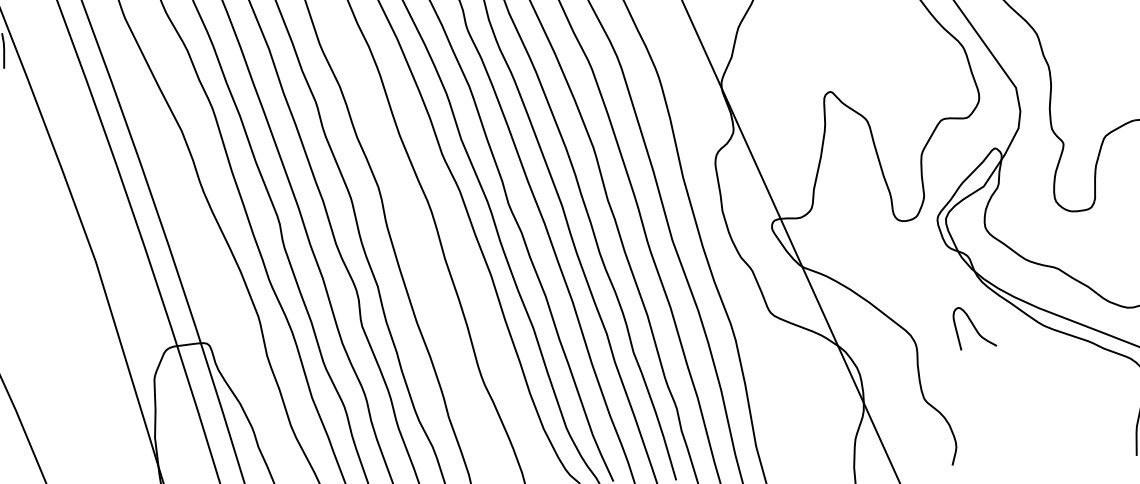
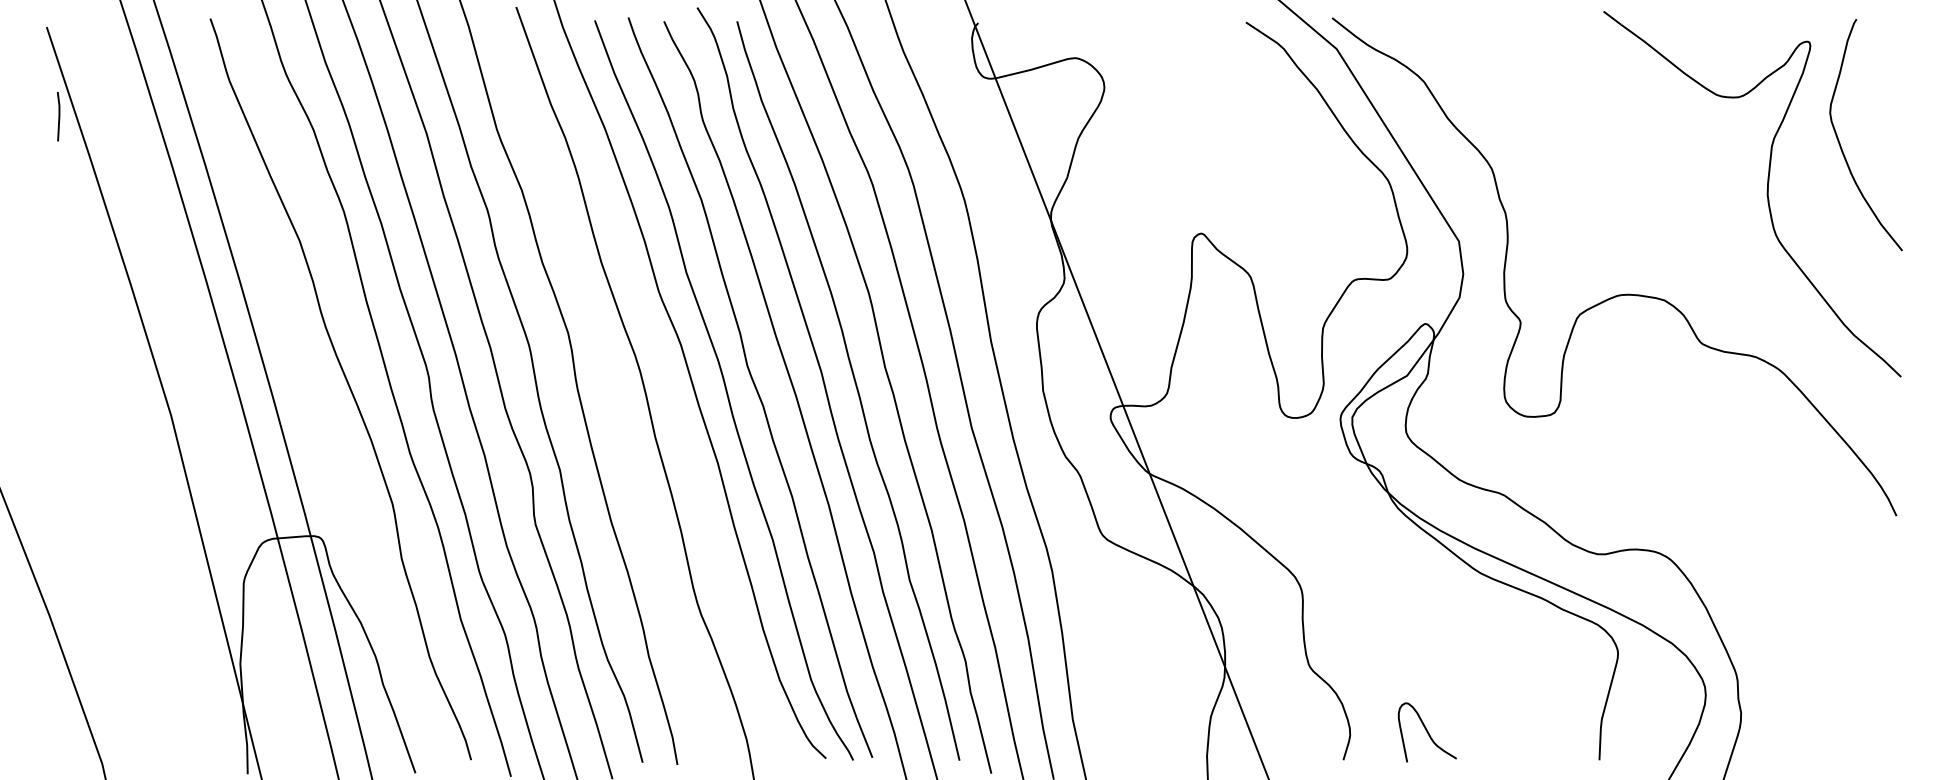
curve: (974, 328) -> (1426, 732), moved

